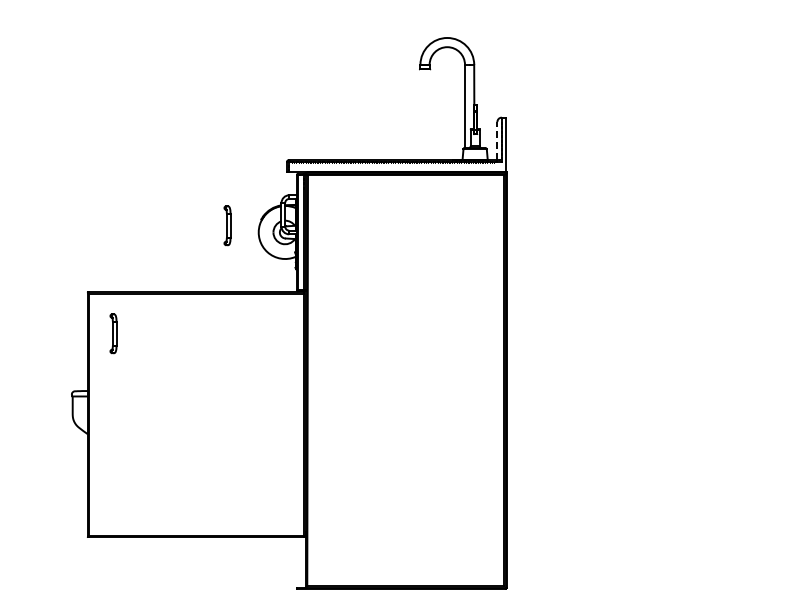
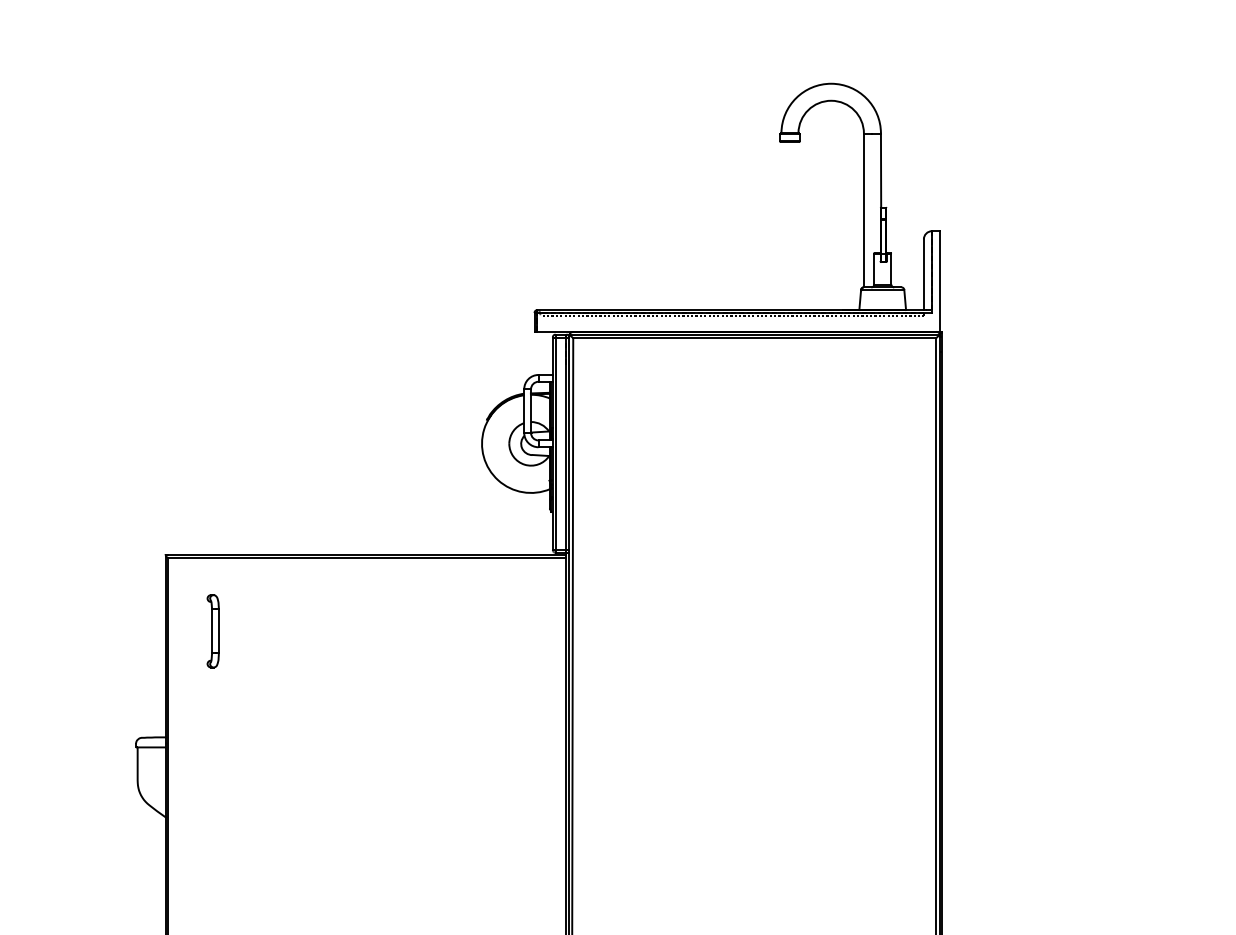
line: (497, 140) -> (924, 273), dashed -> solid
part: (227, 225) -> (424, 430), removed

